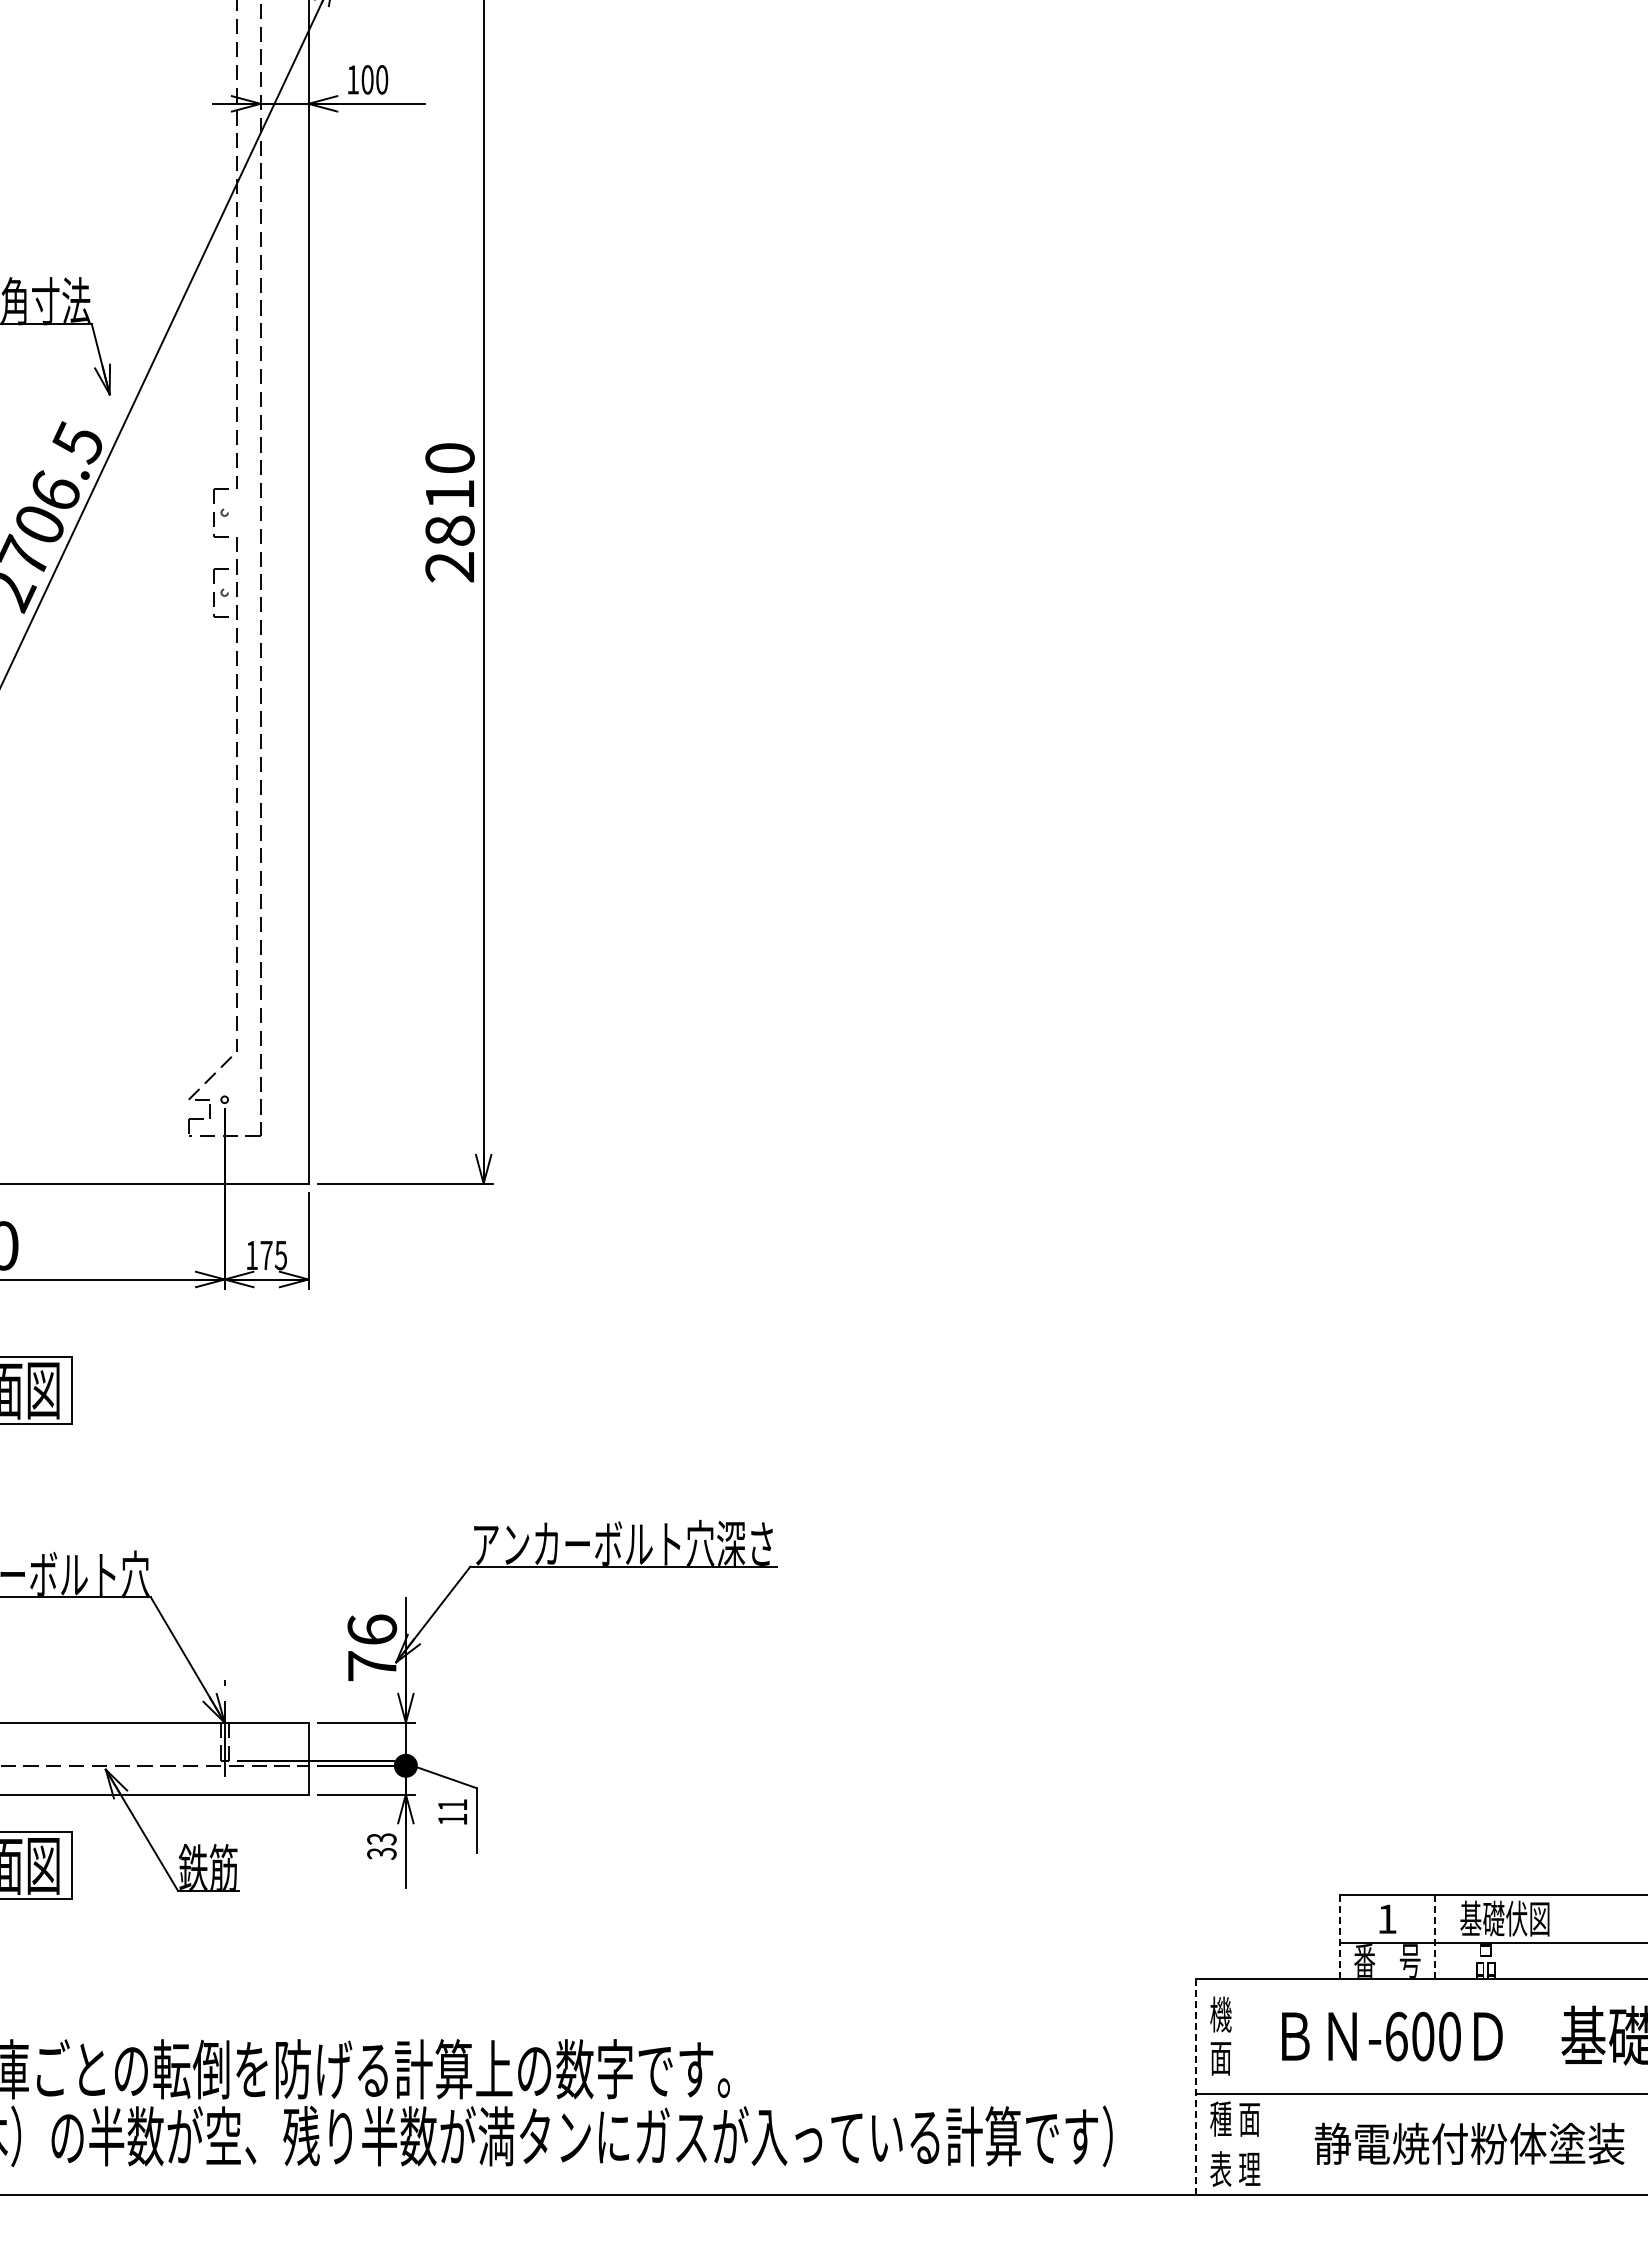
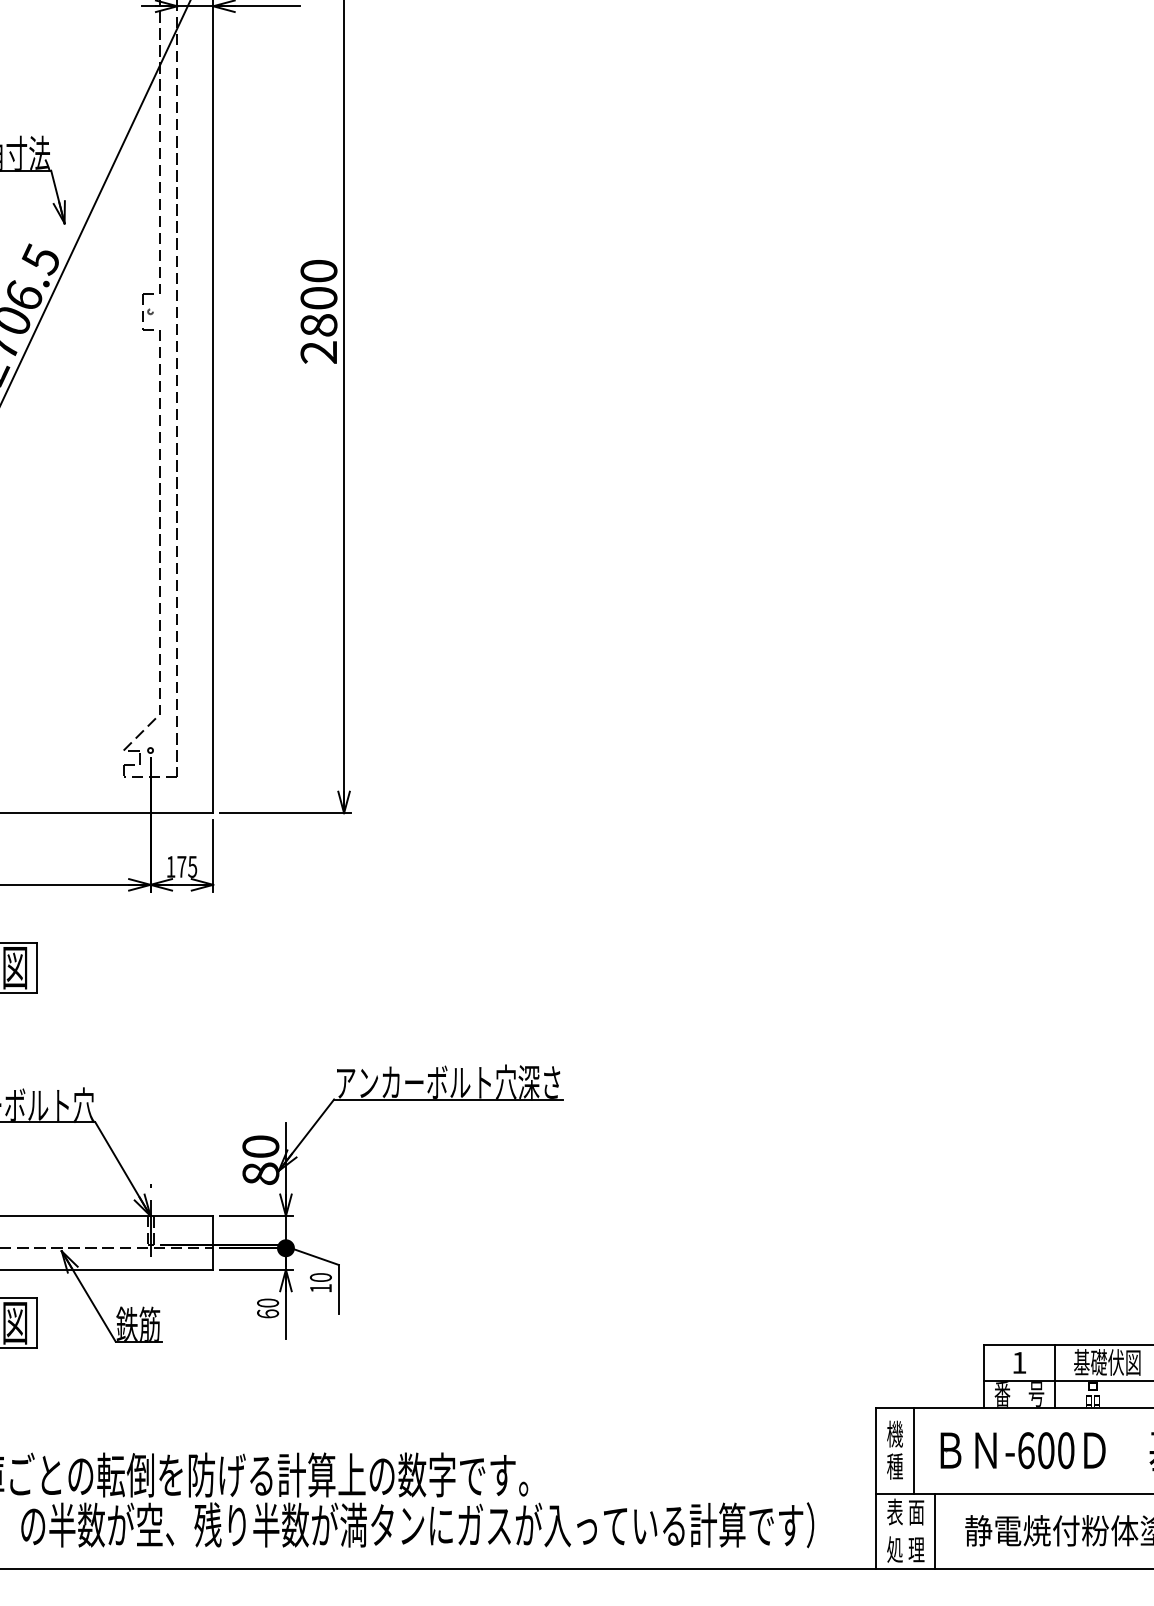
text: (449, 494) -> (318, 298), 2810 -> 2800
part: (220, 592) -> (147, 371), removed
text: (372, 1647) -> (261, 1159), 76 -> 80
text: (452, 1804) -> (320, 1277), 11 -> 10
text: (381, 1846) -> (267, 1308), 33 -> 60
line: (1339, 1937) -> (983, 1376), dashed -> solid
line: (1435, 1937) -> (1055, 1376), dashed -> solid
line: (1246, 2036) -> (914, 1450), added
text: (1220, 2057) -> (894, 1466), 面 -> 種
line: (1195, 2086) -> (876, 1487), dashed -> solid
text: (1220, 2118) -> (894, 1511), 種 -> 表
line: (1274, 2144) -> (935, 1531), added
text: (1220, 2168) -> (894, 1549), 表 -> 処

